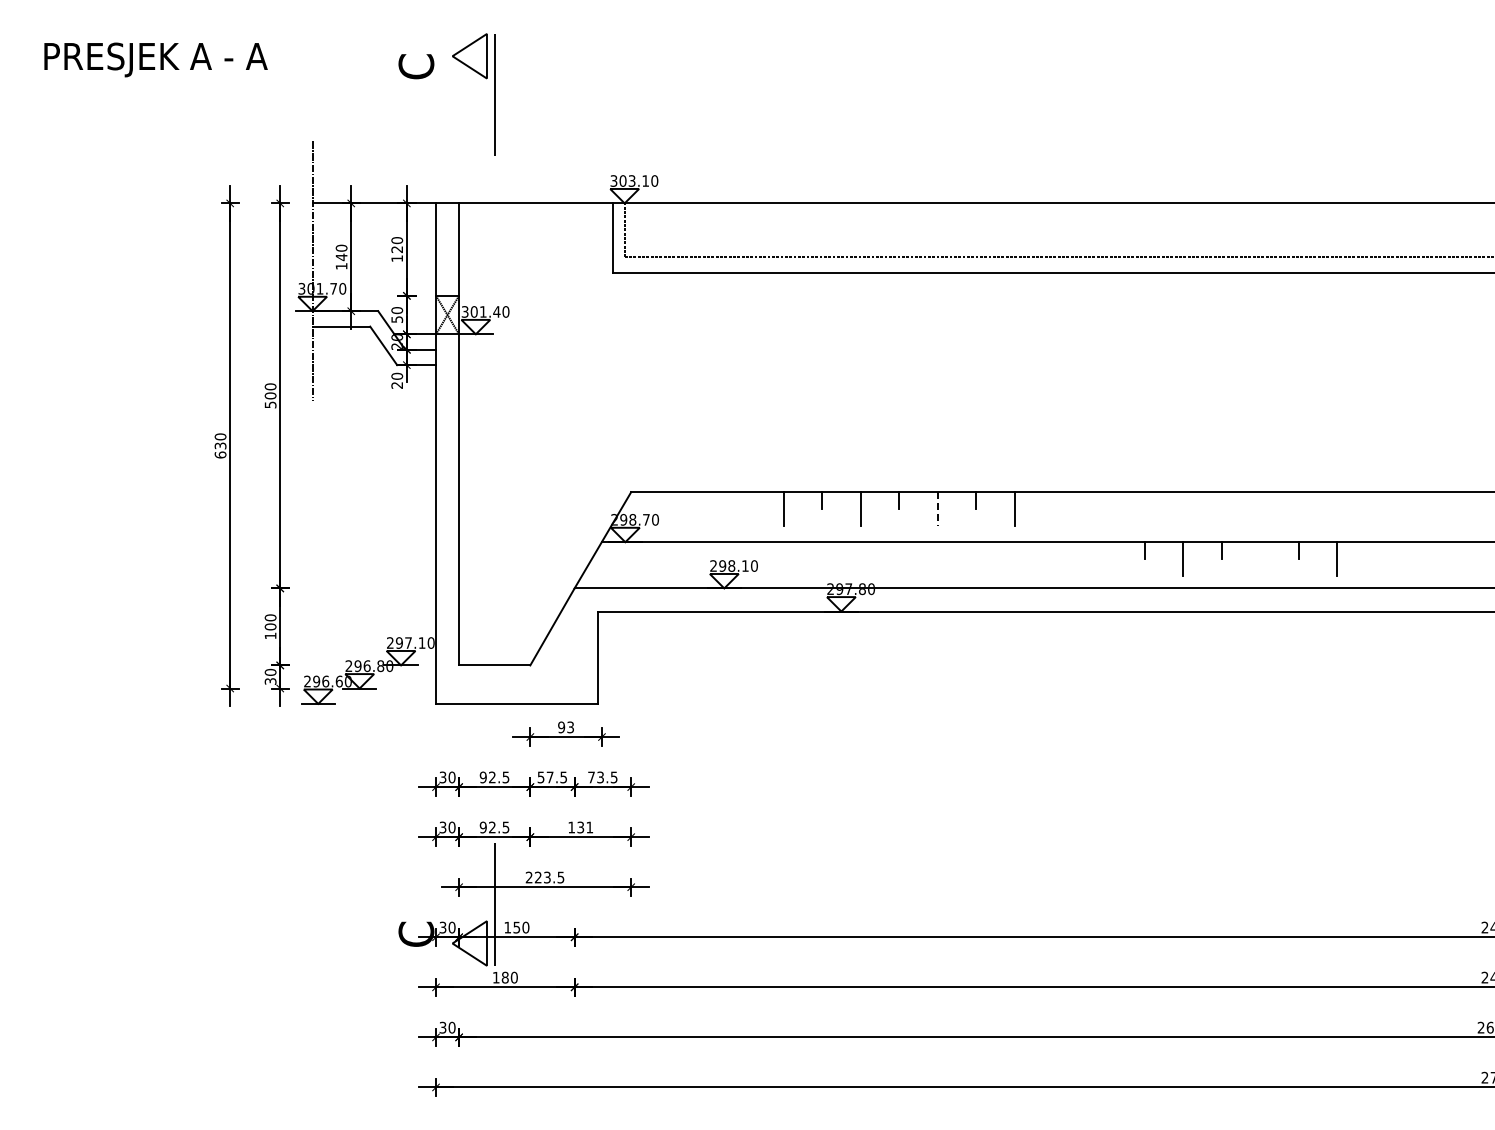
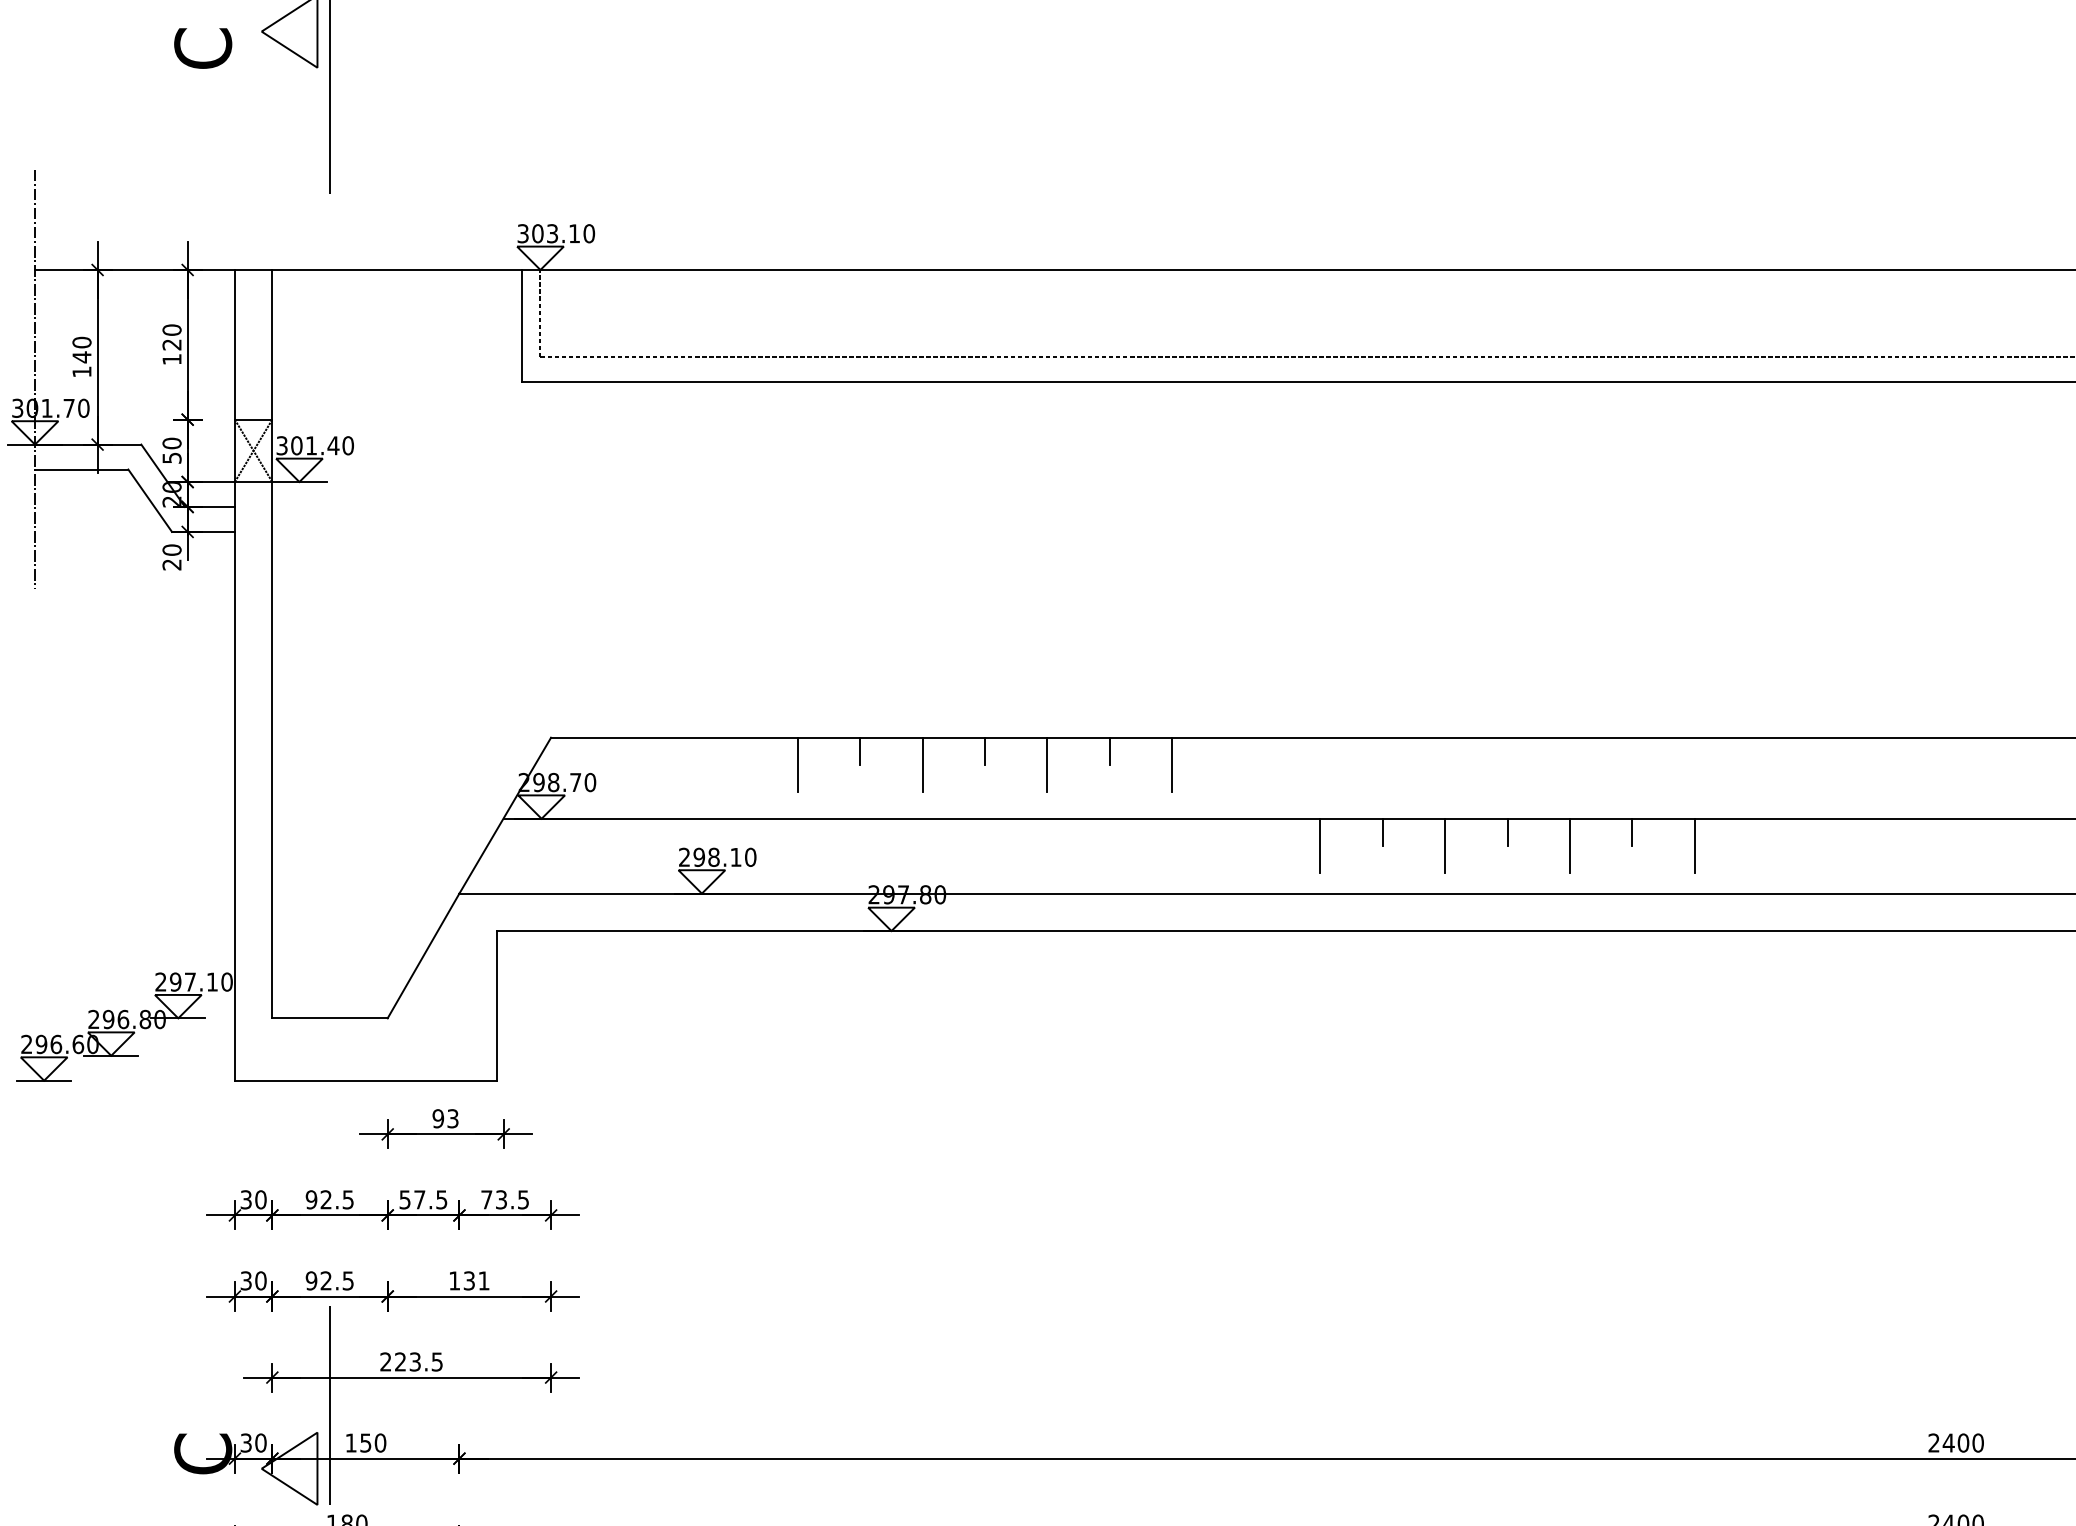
line: (937, 508) -> (1047, 764), dashed -> solid
line: (1106, 558) -> (1320, 845), added
line: (1260, 558) -> (1570, 845), added

